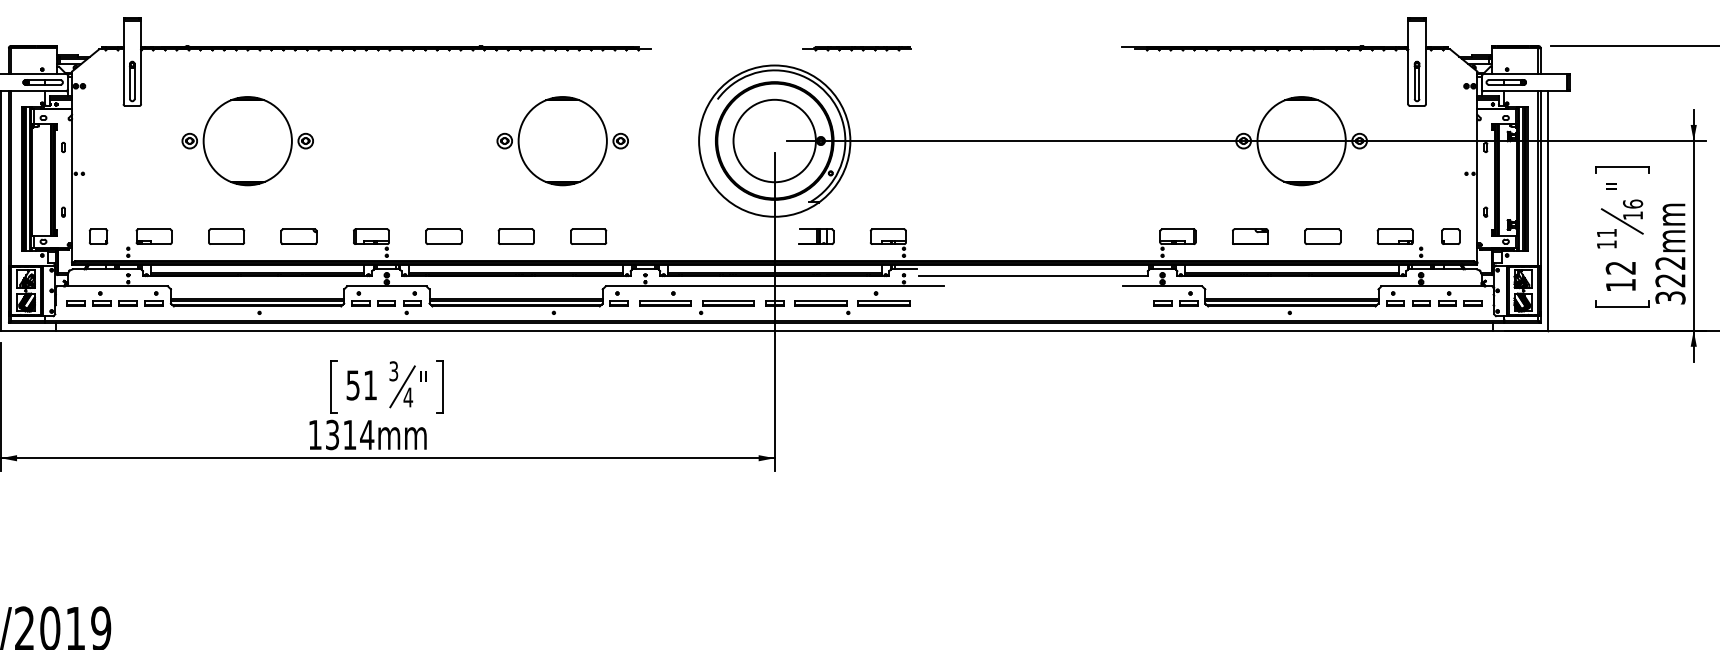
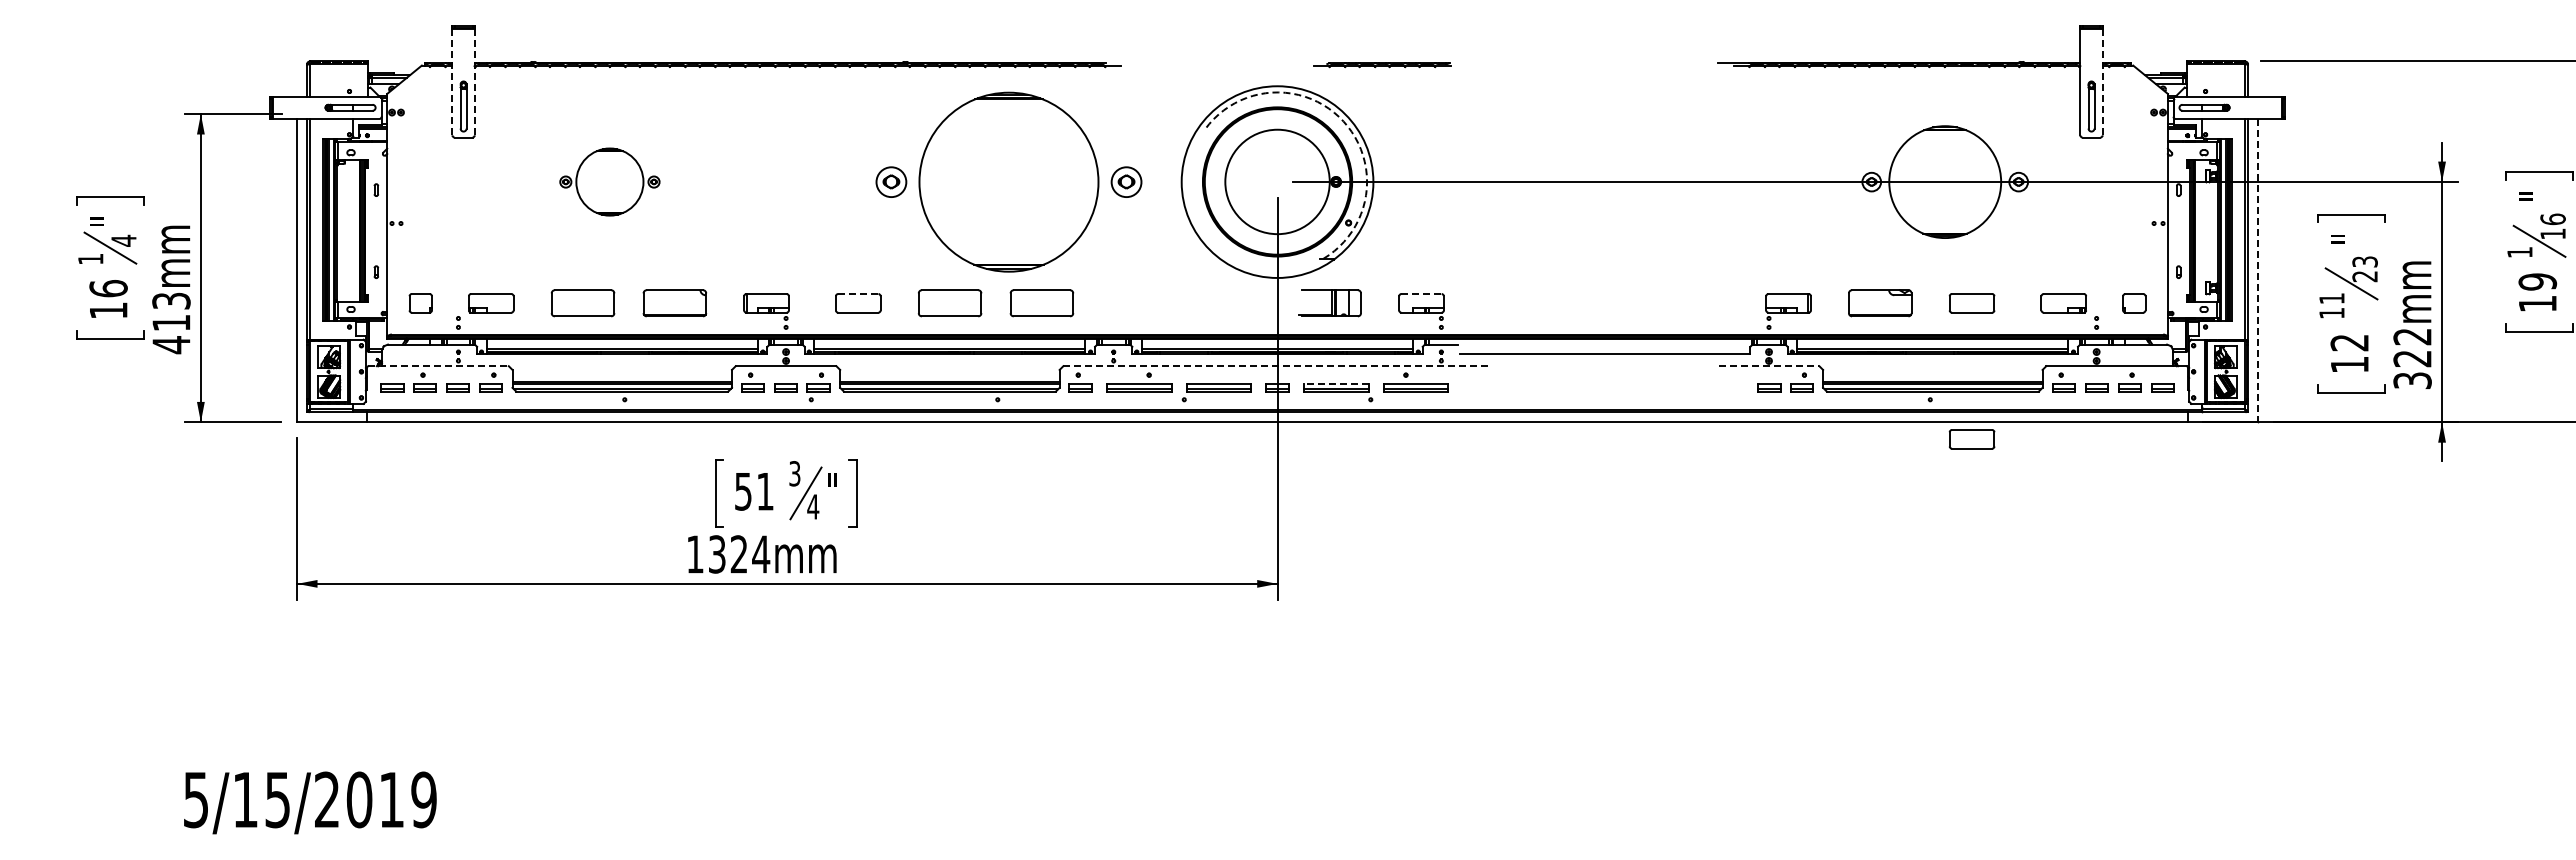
line: (123, 62) -> (452, 82), solid -> dashed
line: (140, 62) -> (474, 82), solid -> dashed
line: (1425, 62) -> (2102, 82), solid -> dashed
arc: (826, 93) -> (1343, 121), solid -> dashed
part: (247, 140) -> (609, 181), size x0.6
part: (562, 140) -> (1008, 181), size x1.6
line: (1548, 210) -> (2257, 270), solid -> dashed
text: (1632, 210) -> (2364, 269), 16 -> 23
line: (443, 229) -> (857, 294), solid -> dashed
line: (889, 229) -> (1422, 294), solid -> dashed
part: (226, 236) -> (582, 303), size x1.4
part: (298, 236) -> (674, 303), size x1.4
part: (515, 236) -> (949, 303), size x1.4
part: (588, 236) -> (1041, 303), size x1.4
part: (815, 236) -> (1329, 303), size x1.4
part: (1250, 236) -> (1880, 303), size x1.4
line: (113, 286) -> (439, 366), solid -> dashed
line: (775, 286) -> (1278, 366), solid -> dashed
line: (1162, 286) -> (1769, 366), solid -> dashed
line: (820, 300) -> (1335, 384), solid -> dashed
part: (1322, 344) -> (1971, 439), added
text: (349, 435) -> (738, 554), 1314mm -> 1324mm

